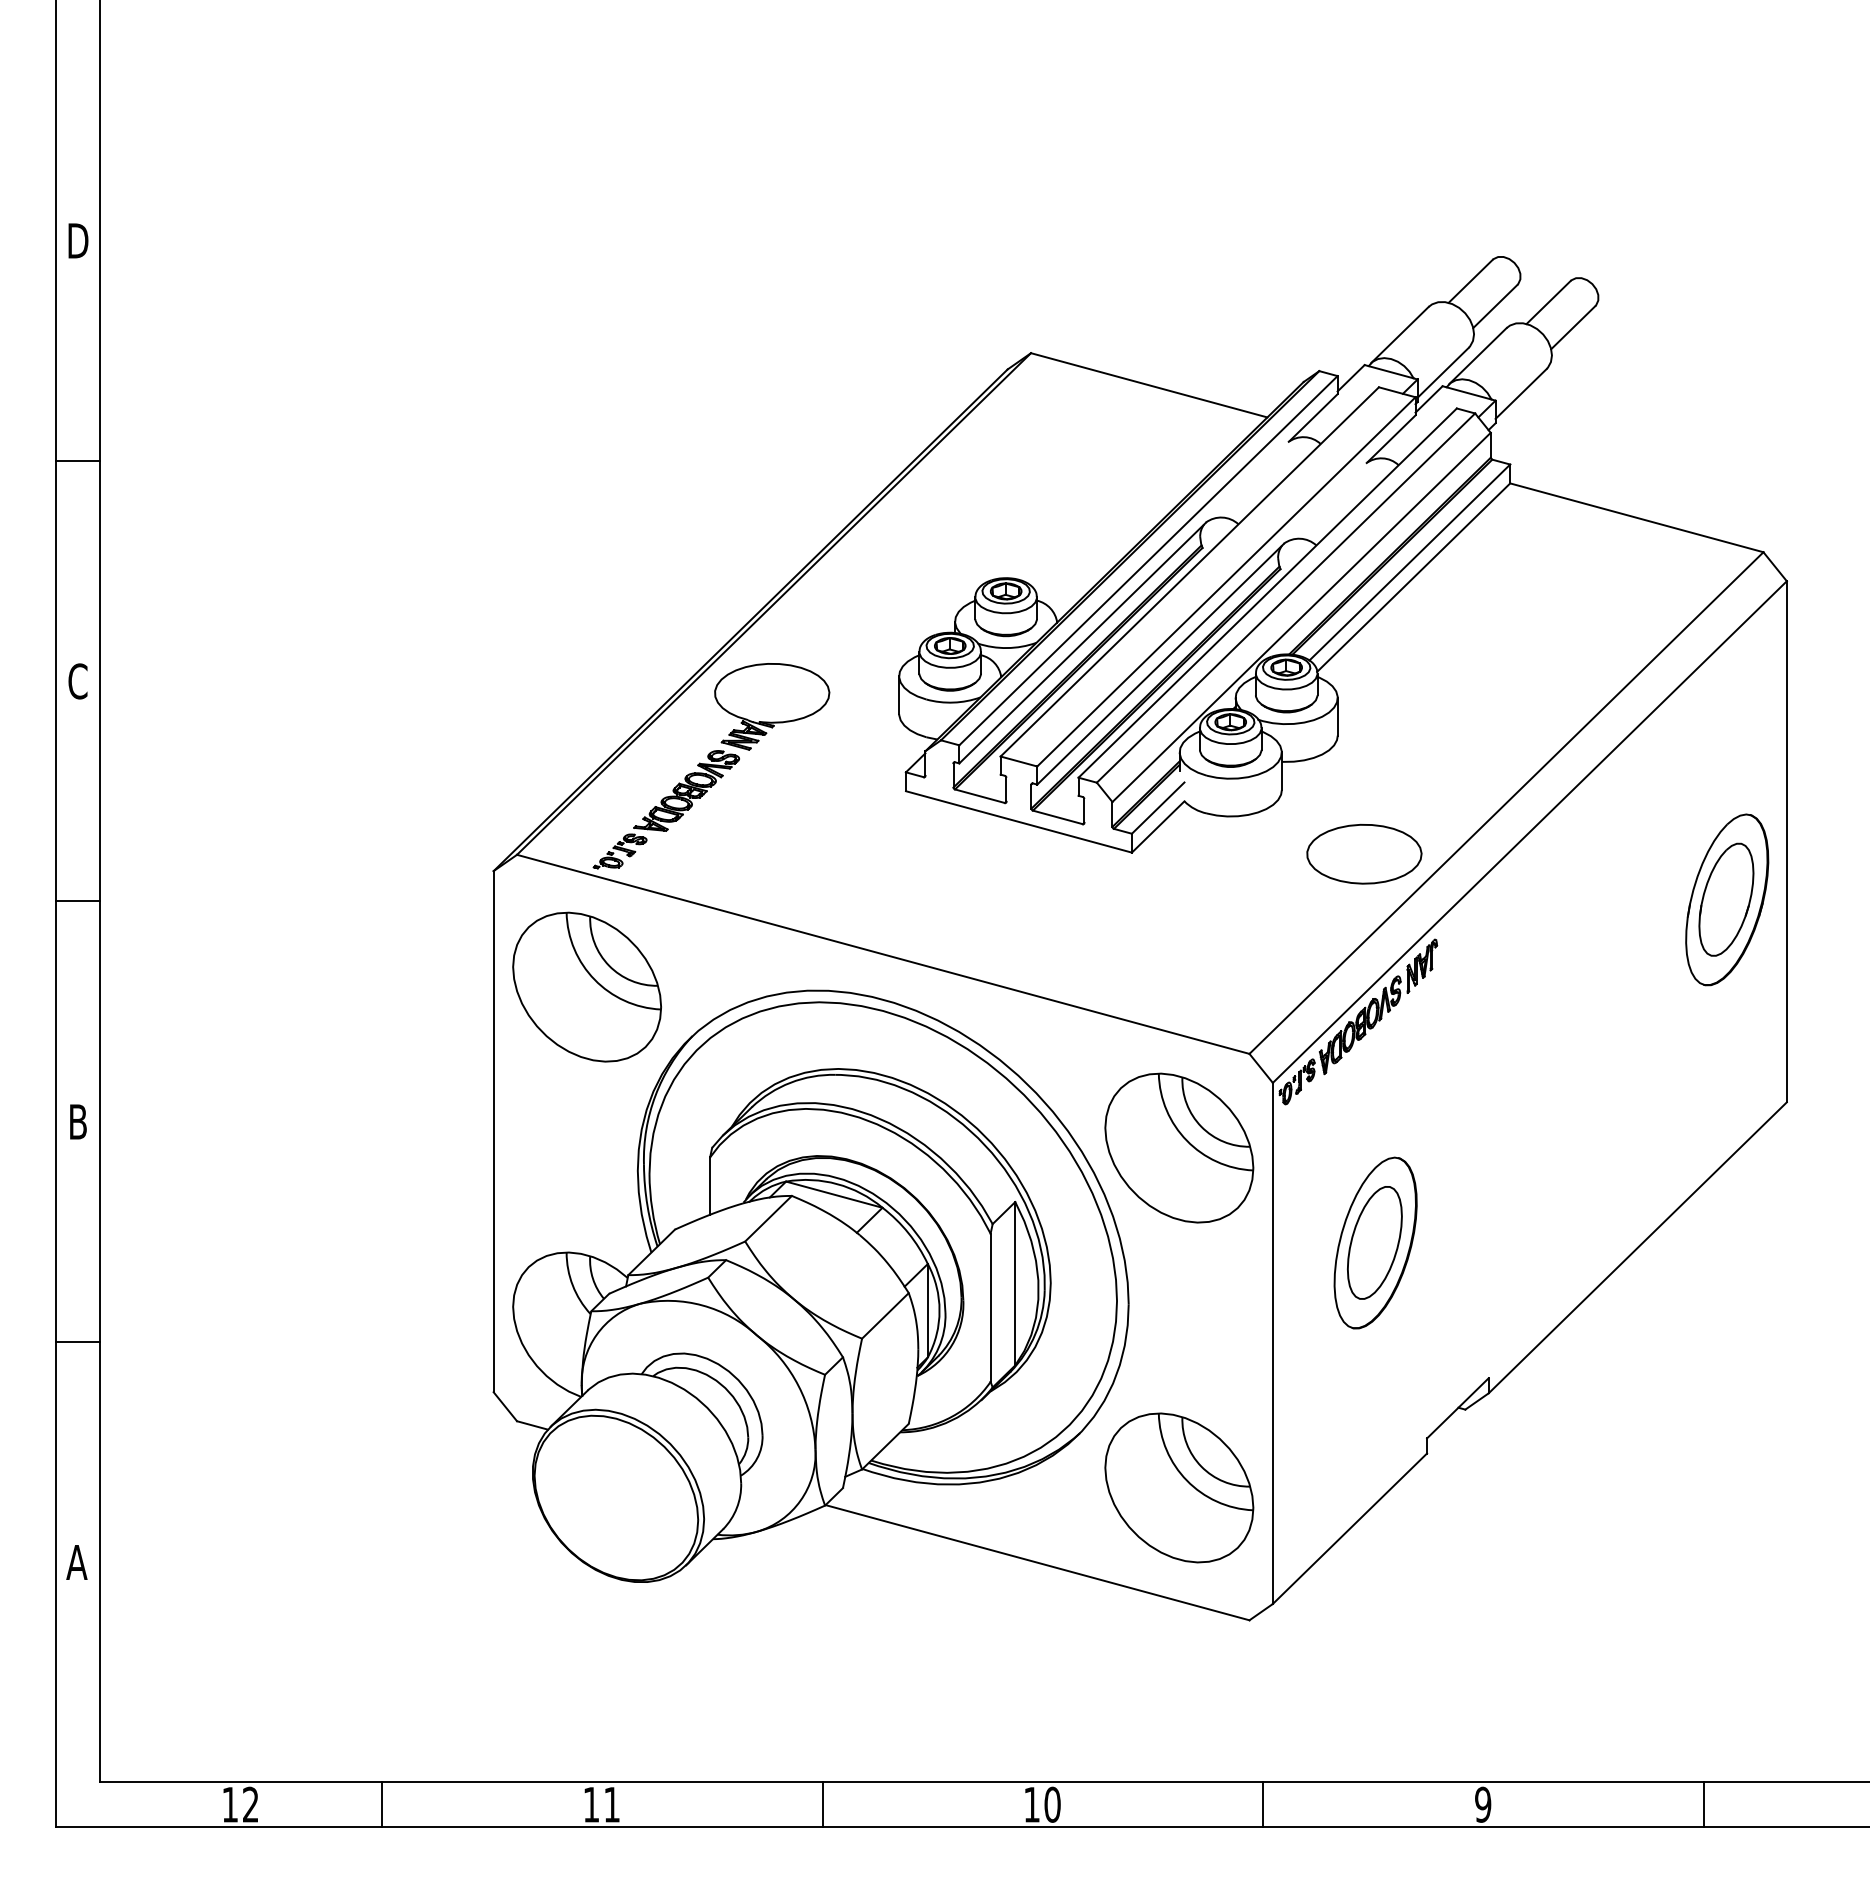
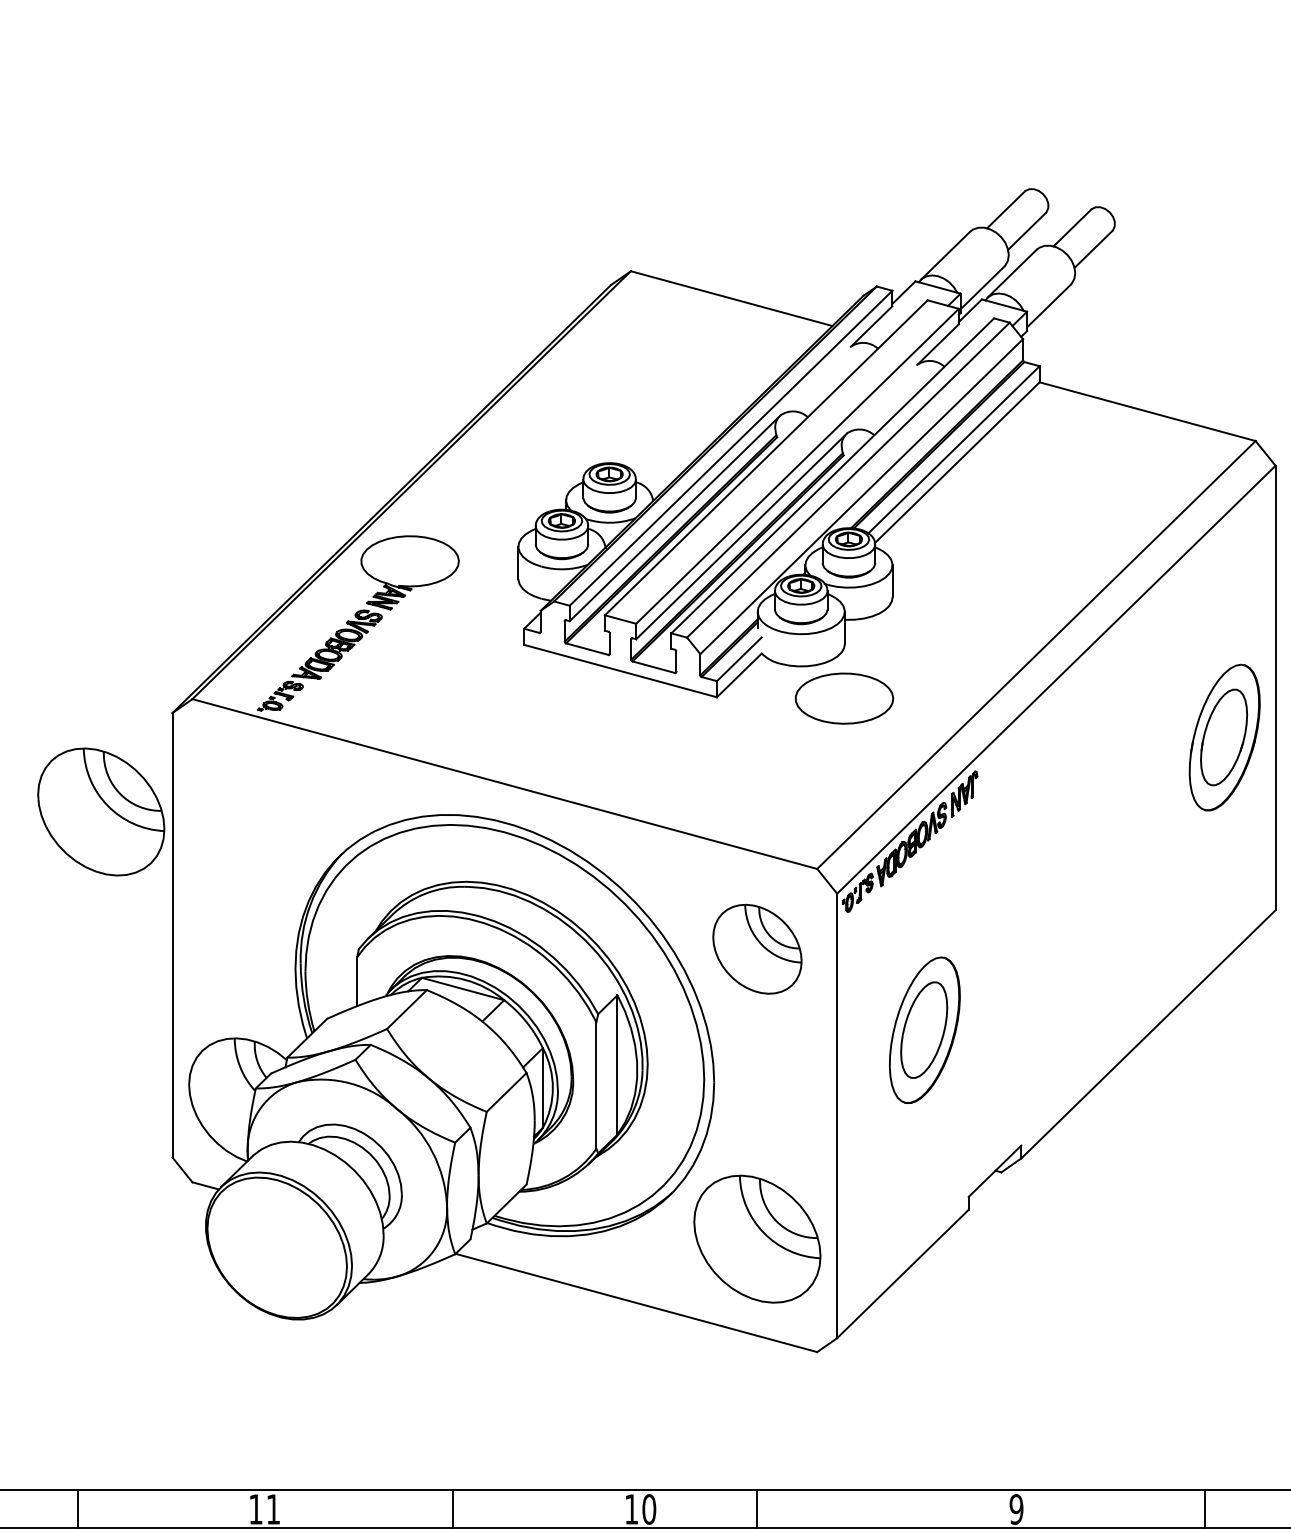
part: (1364, 853) -> (844, 698), moved
part: (586, 986) -> (100, 811), moved
part: (1179, 1147) -> (757, 948), size x0.7
line: (1263, 1804) -> (757, 1509), moved

